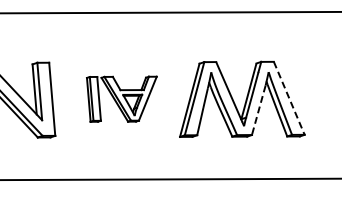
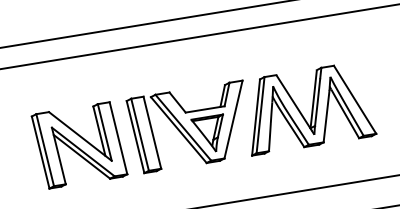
part: (118, 98) -> (184, 126), size x1.67
line: (289, 99) -> (355, 100), dashed -> solid
line: (258, 110) -> (326, 116), dashed -> solid

